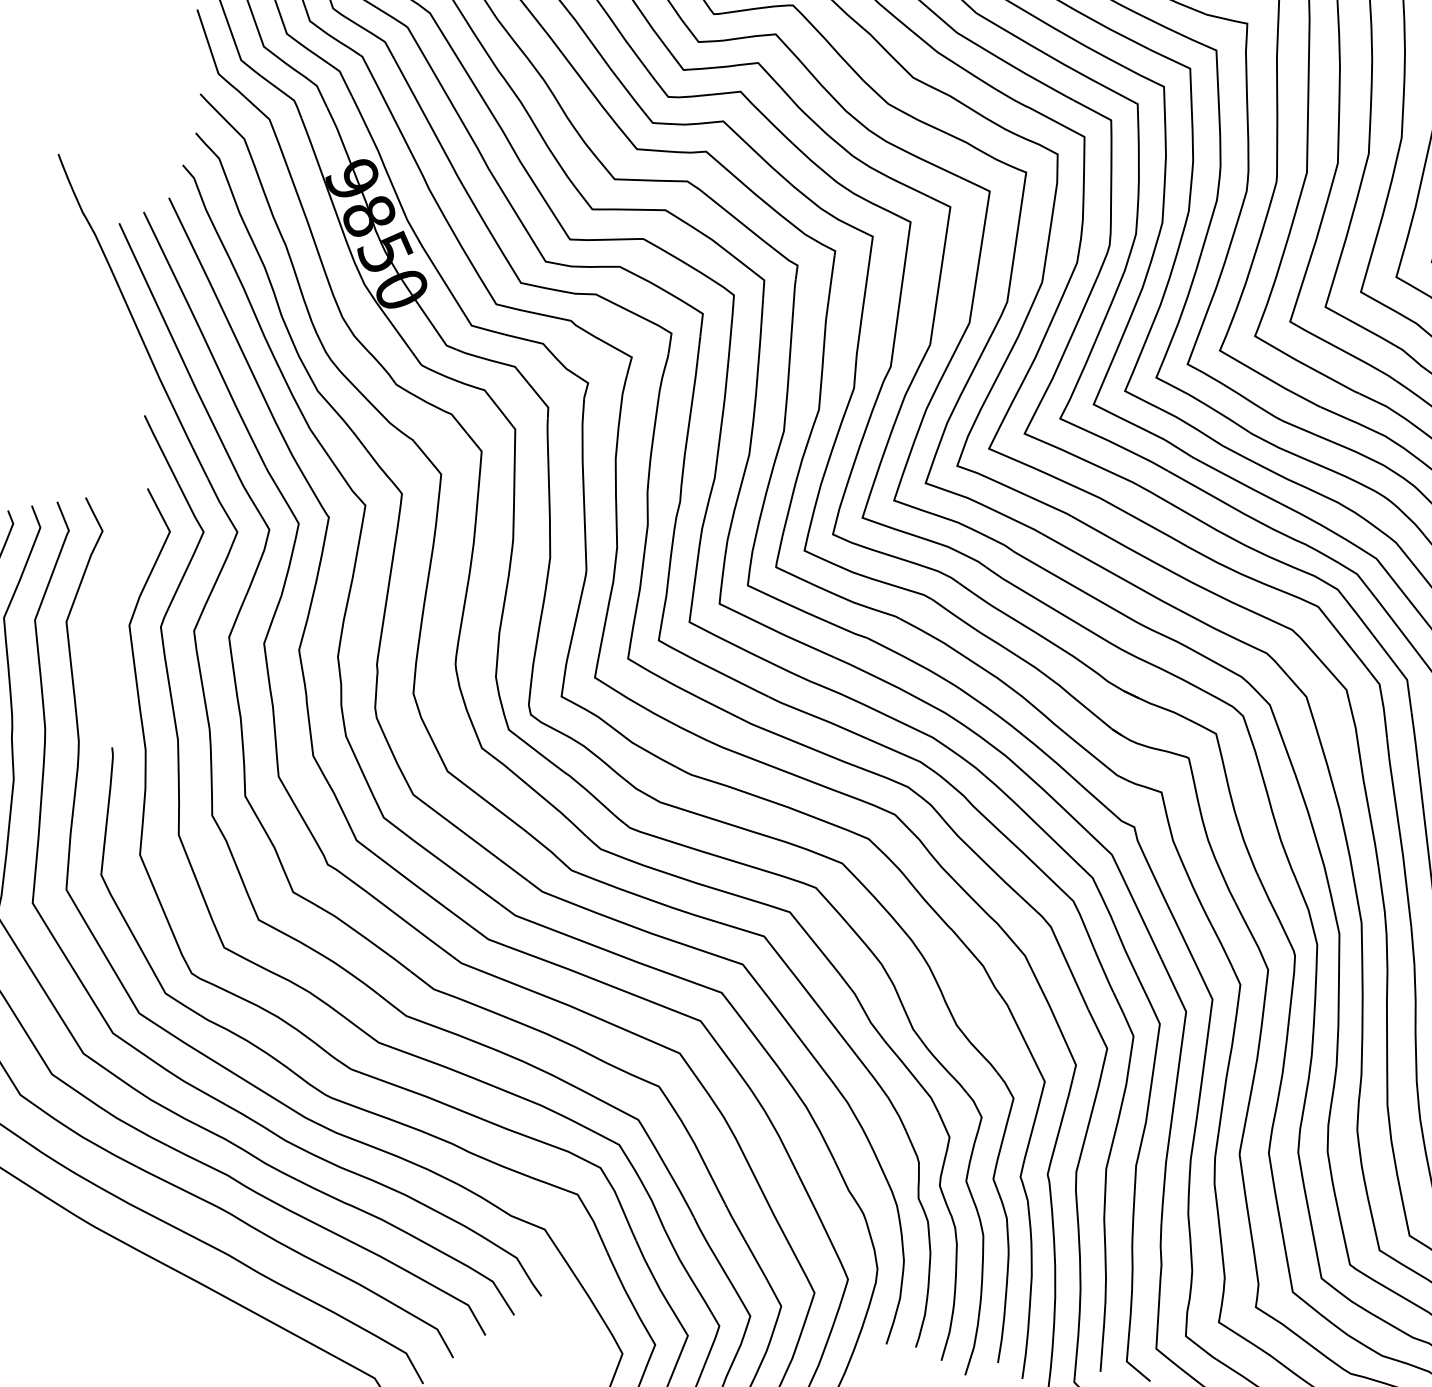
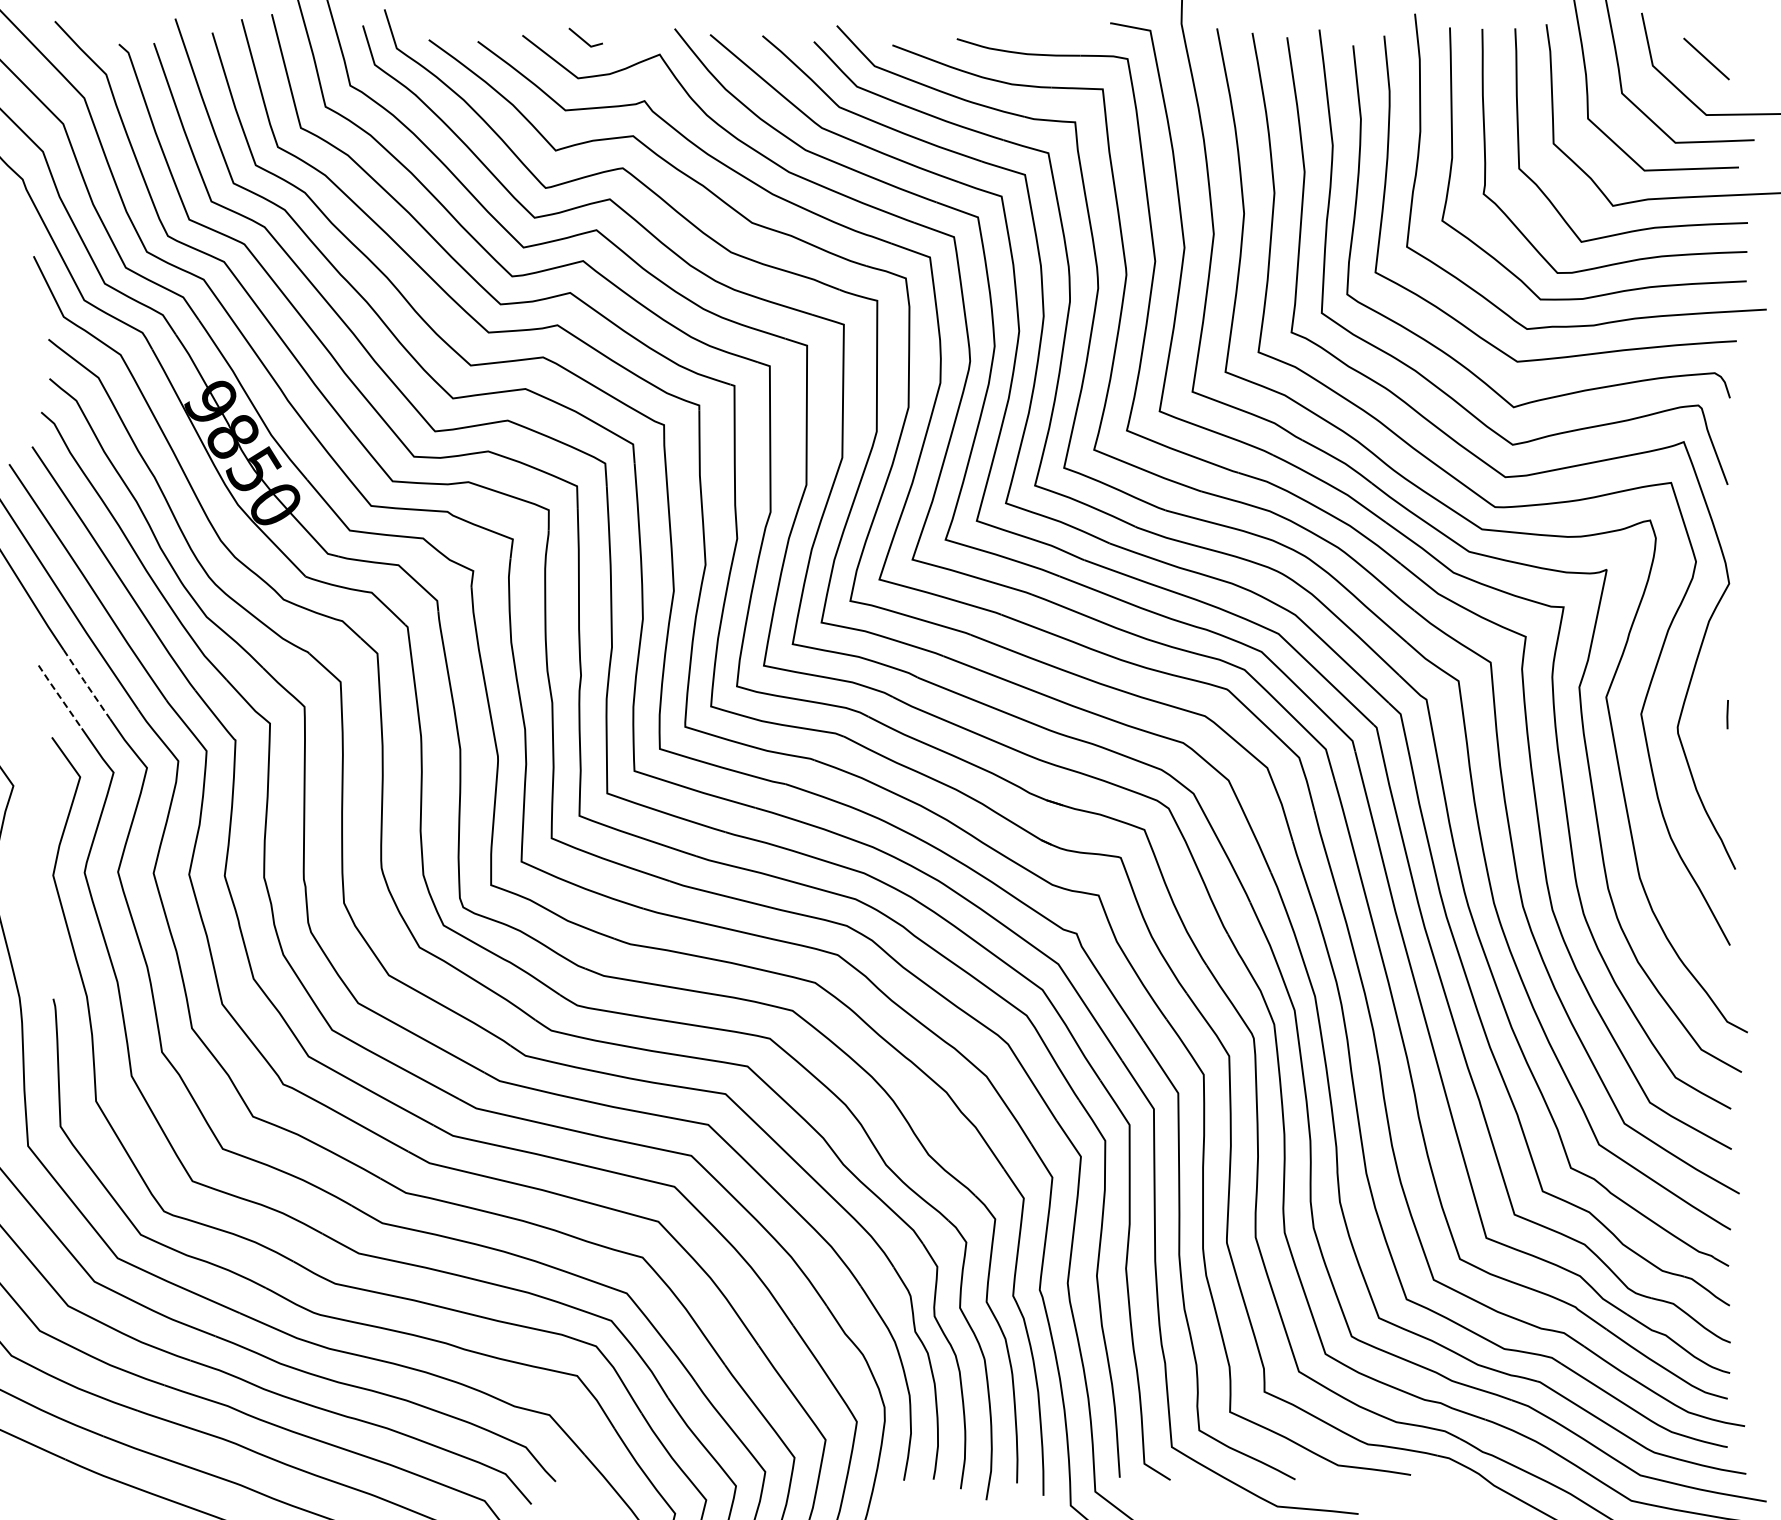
line: (189, 440) -> (86, 684), solid -> dashed
line: (160, 449) -> (59, 696), solid -> dashed

